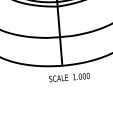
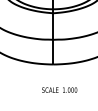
text: (69, 76) -> (59, 89), moved

